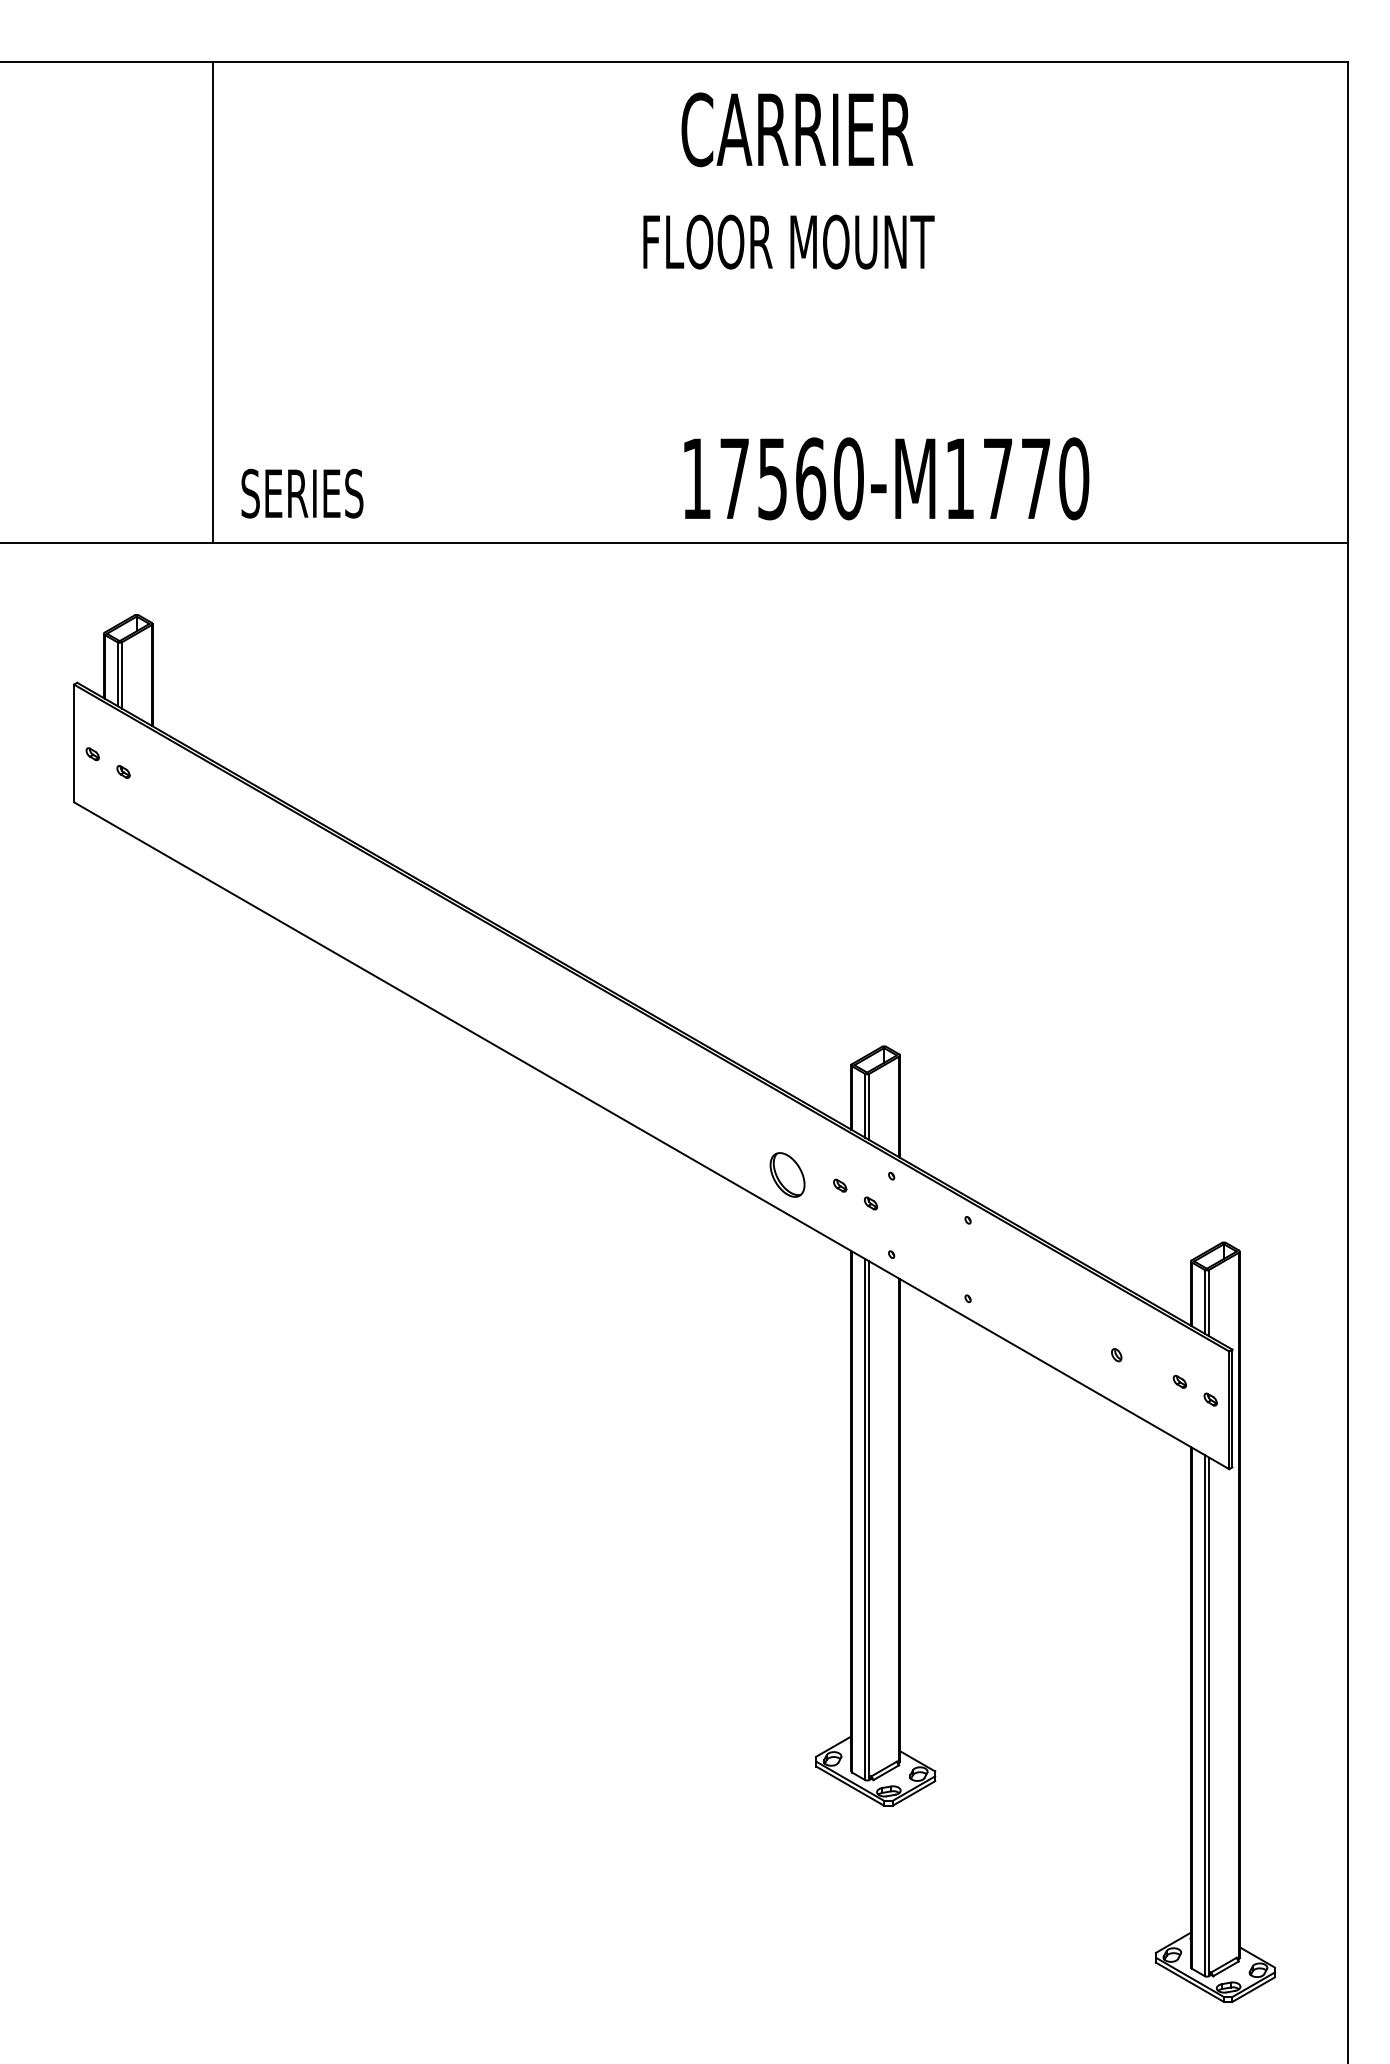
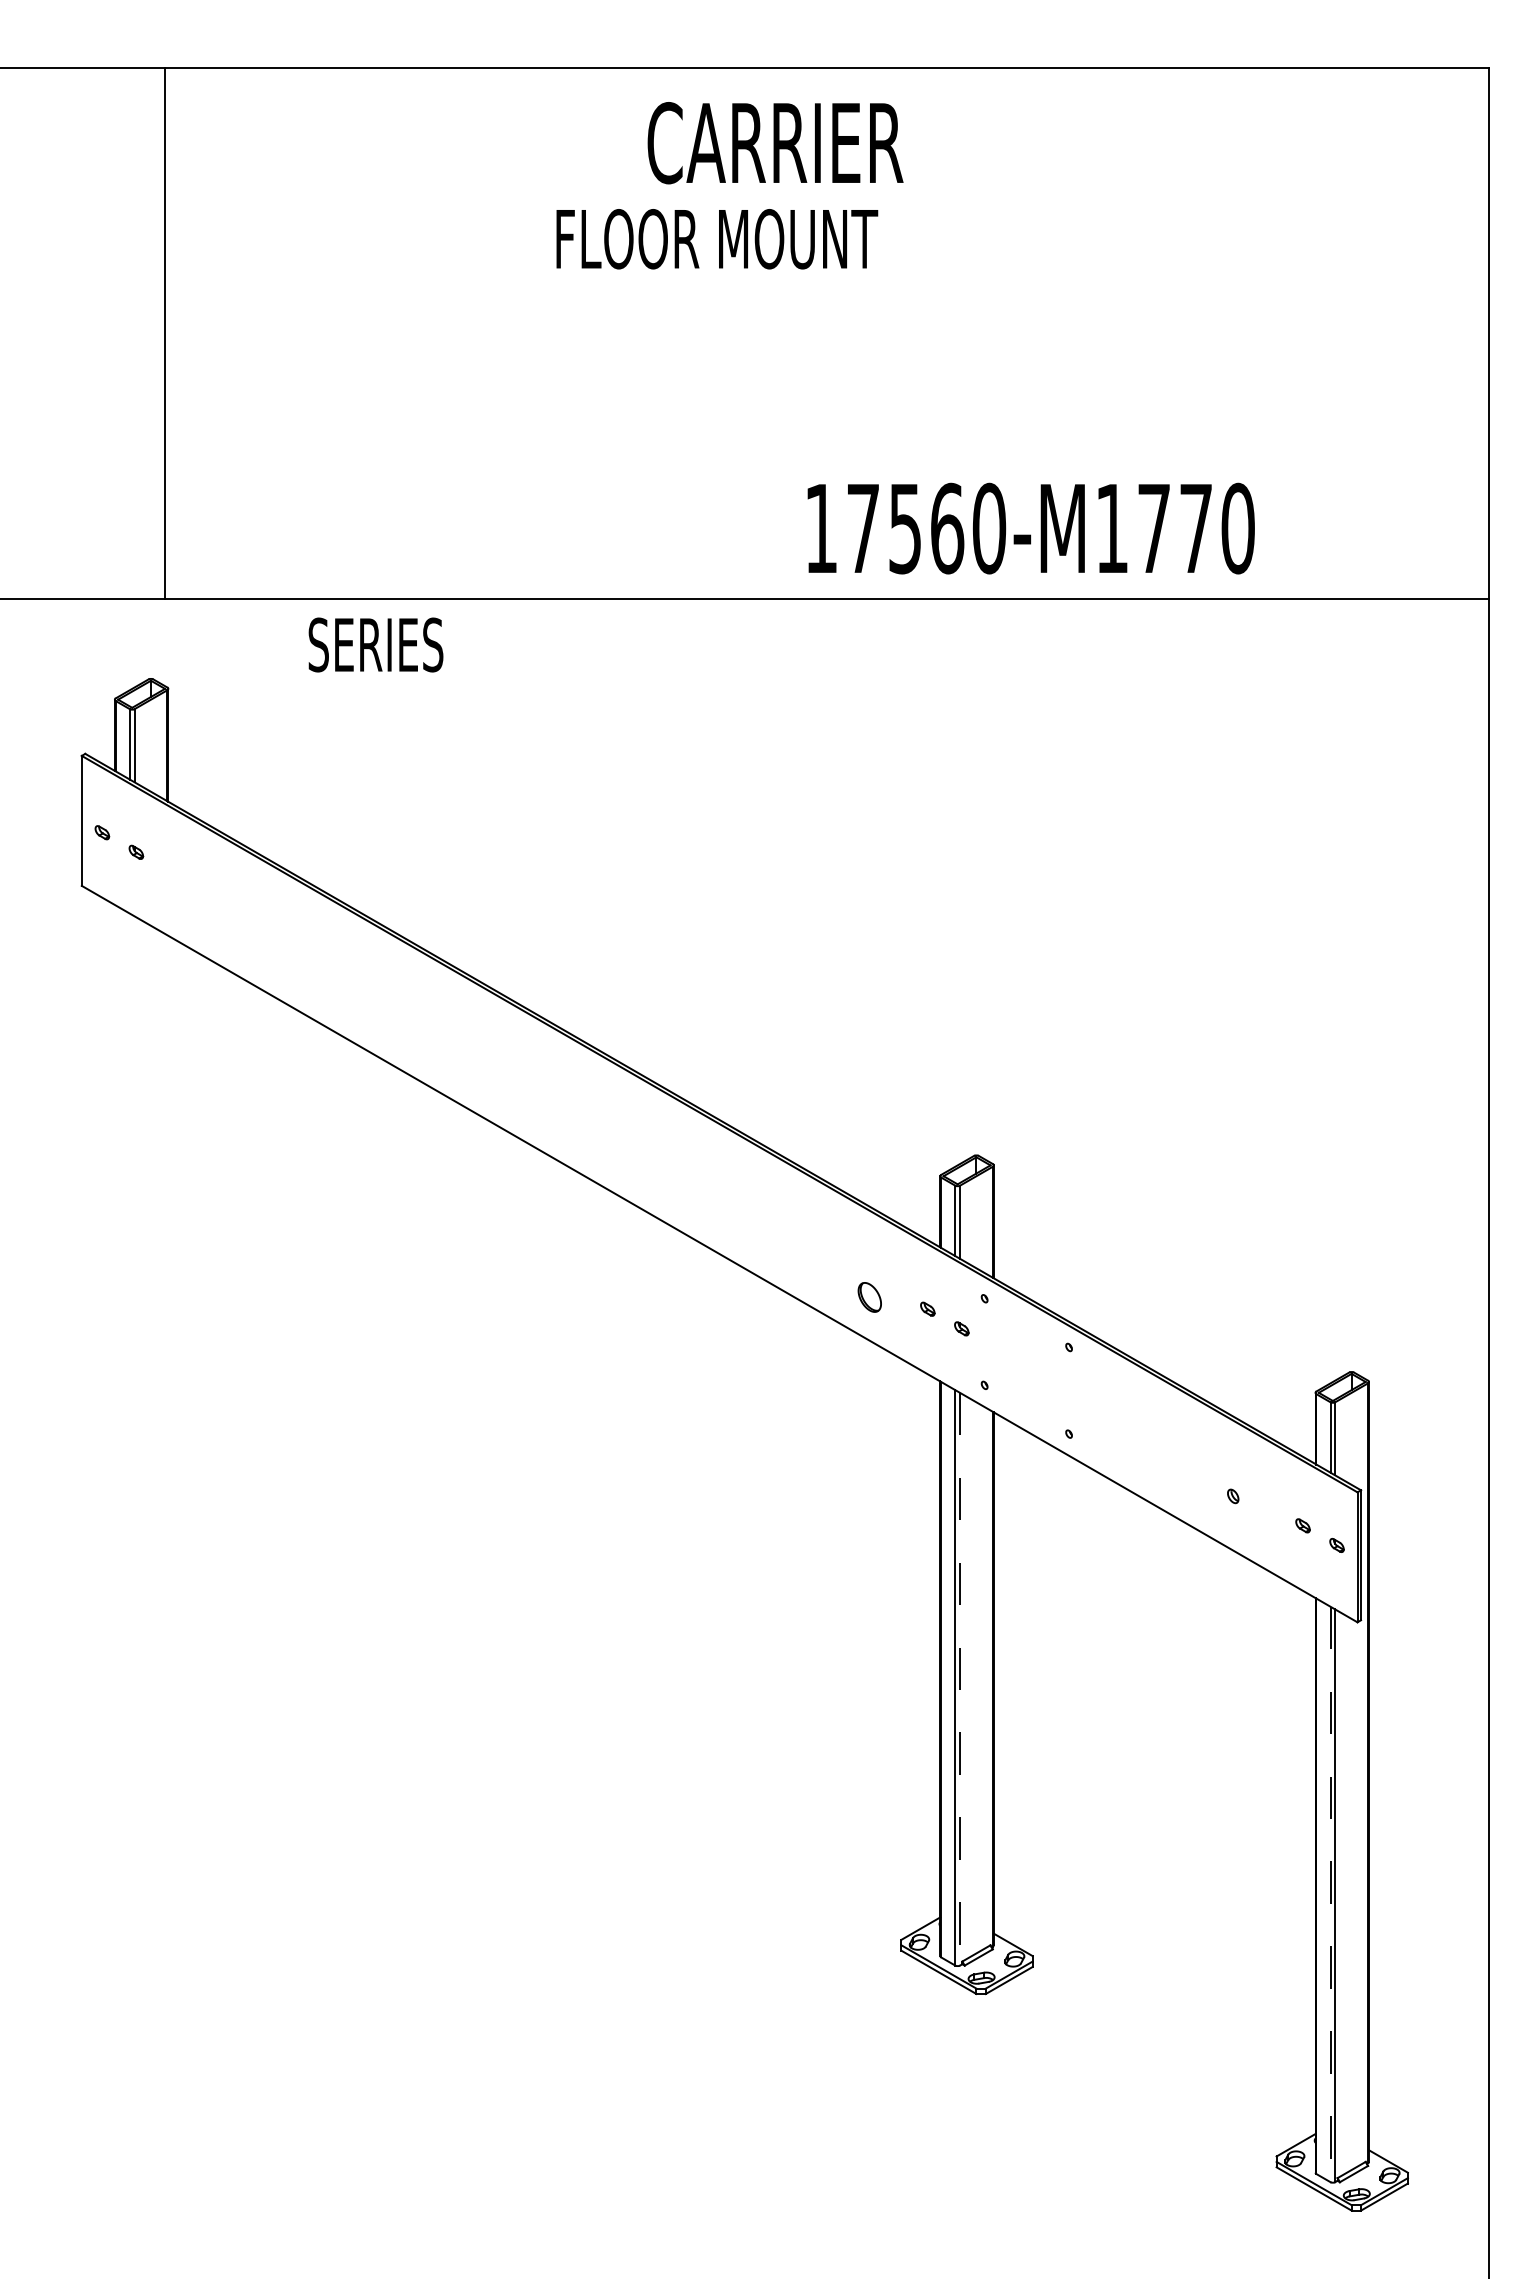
text: (797, 130) -> (775, 143), moved
text: (789, 242) -> (717, 239), moved
line: (213, 302) -> (165, 333), moved
text: (886, 478) -> (1030, 528), moved
text: (302, 493) -> (375, 644), moved
part: (787, 1175) -> (869, 1297), size x0.6
line: (869, 1520) -> (960, 1679), solid -> dashed
line: (1204, 1715) -> (1330, 1894), solid -> dashed

